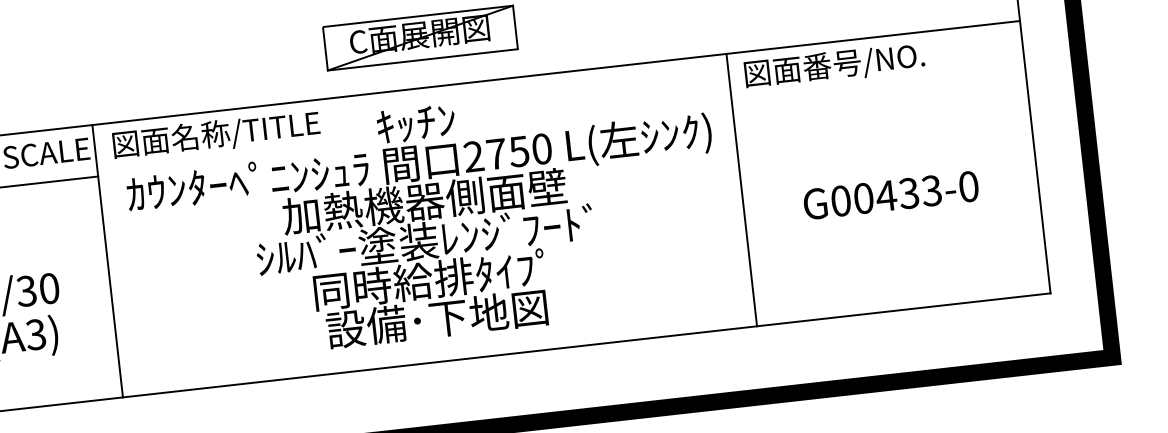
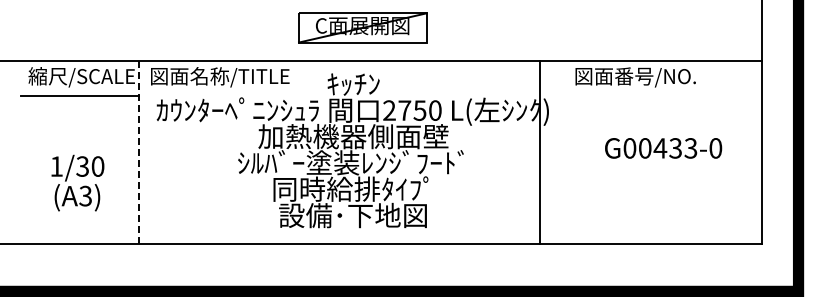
line: (741, 189) -> (539, 152), moved
text: (891, 195) -> (663, 148), moved
line: (107, 260) -> (138, 152), solid -> dashed

